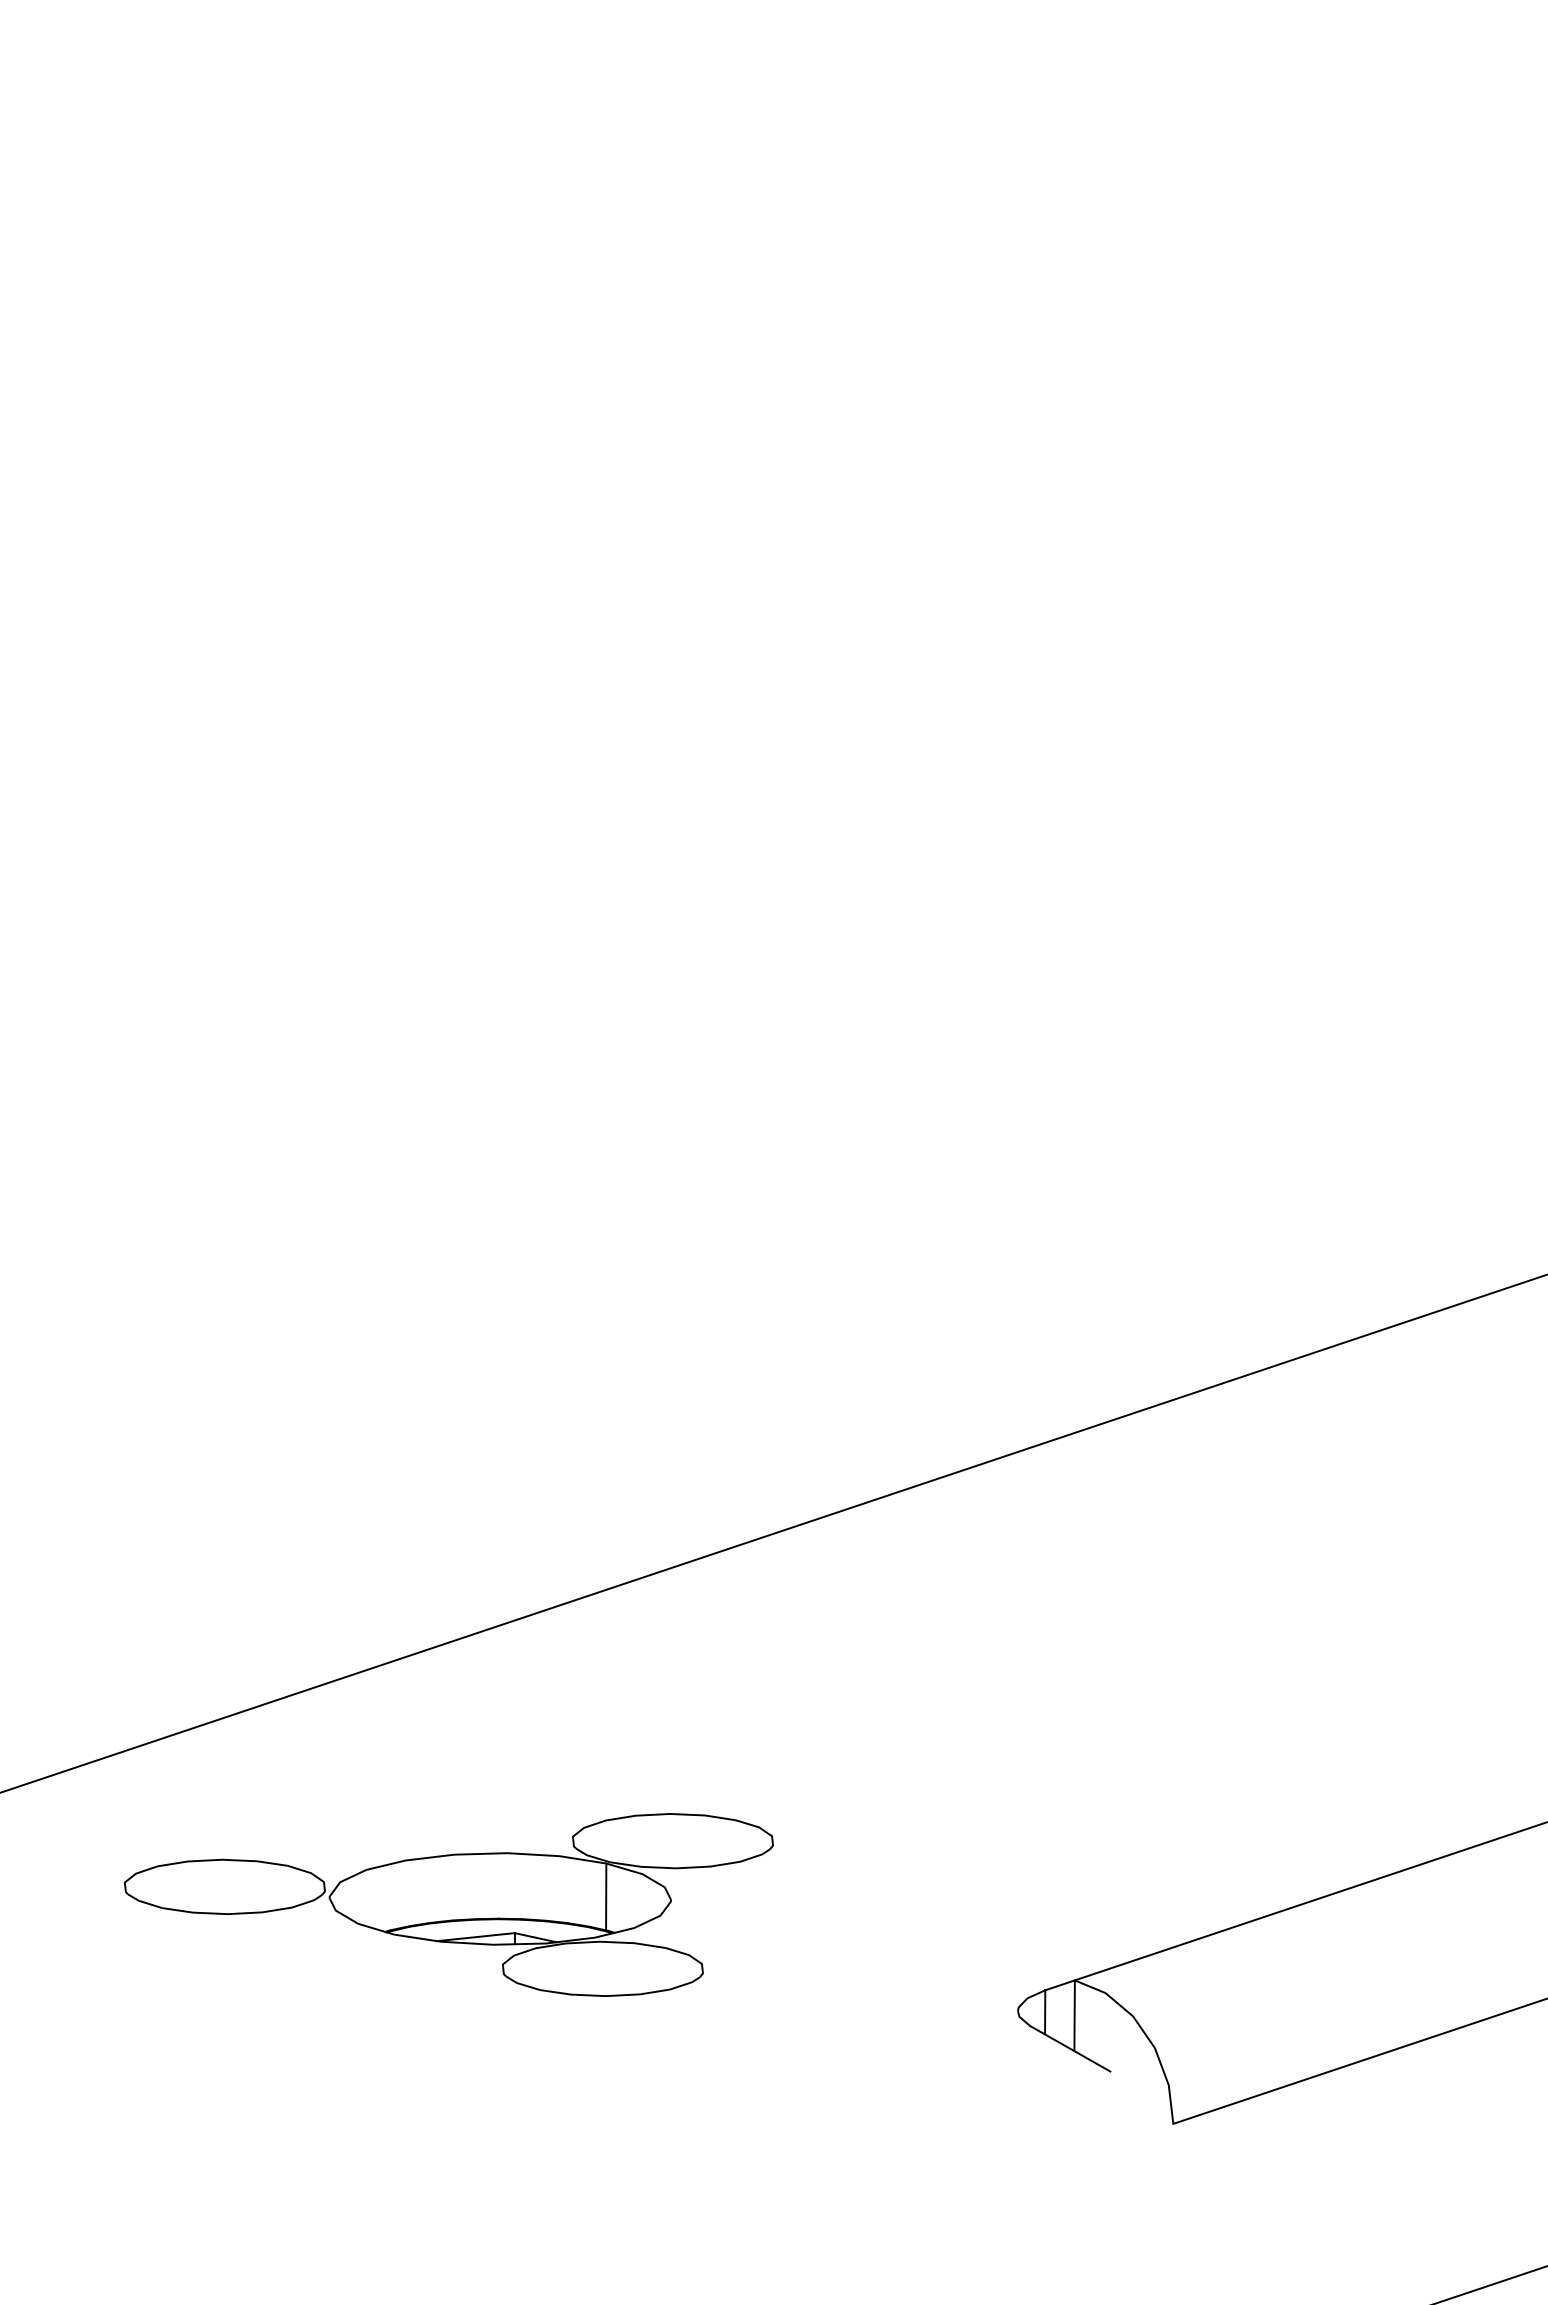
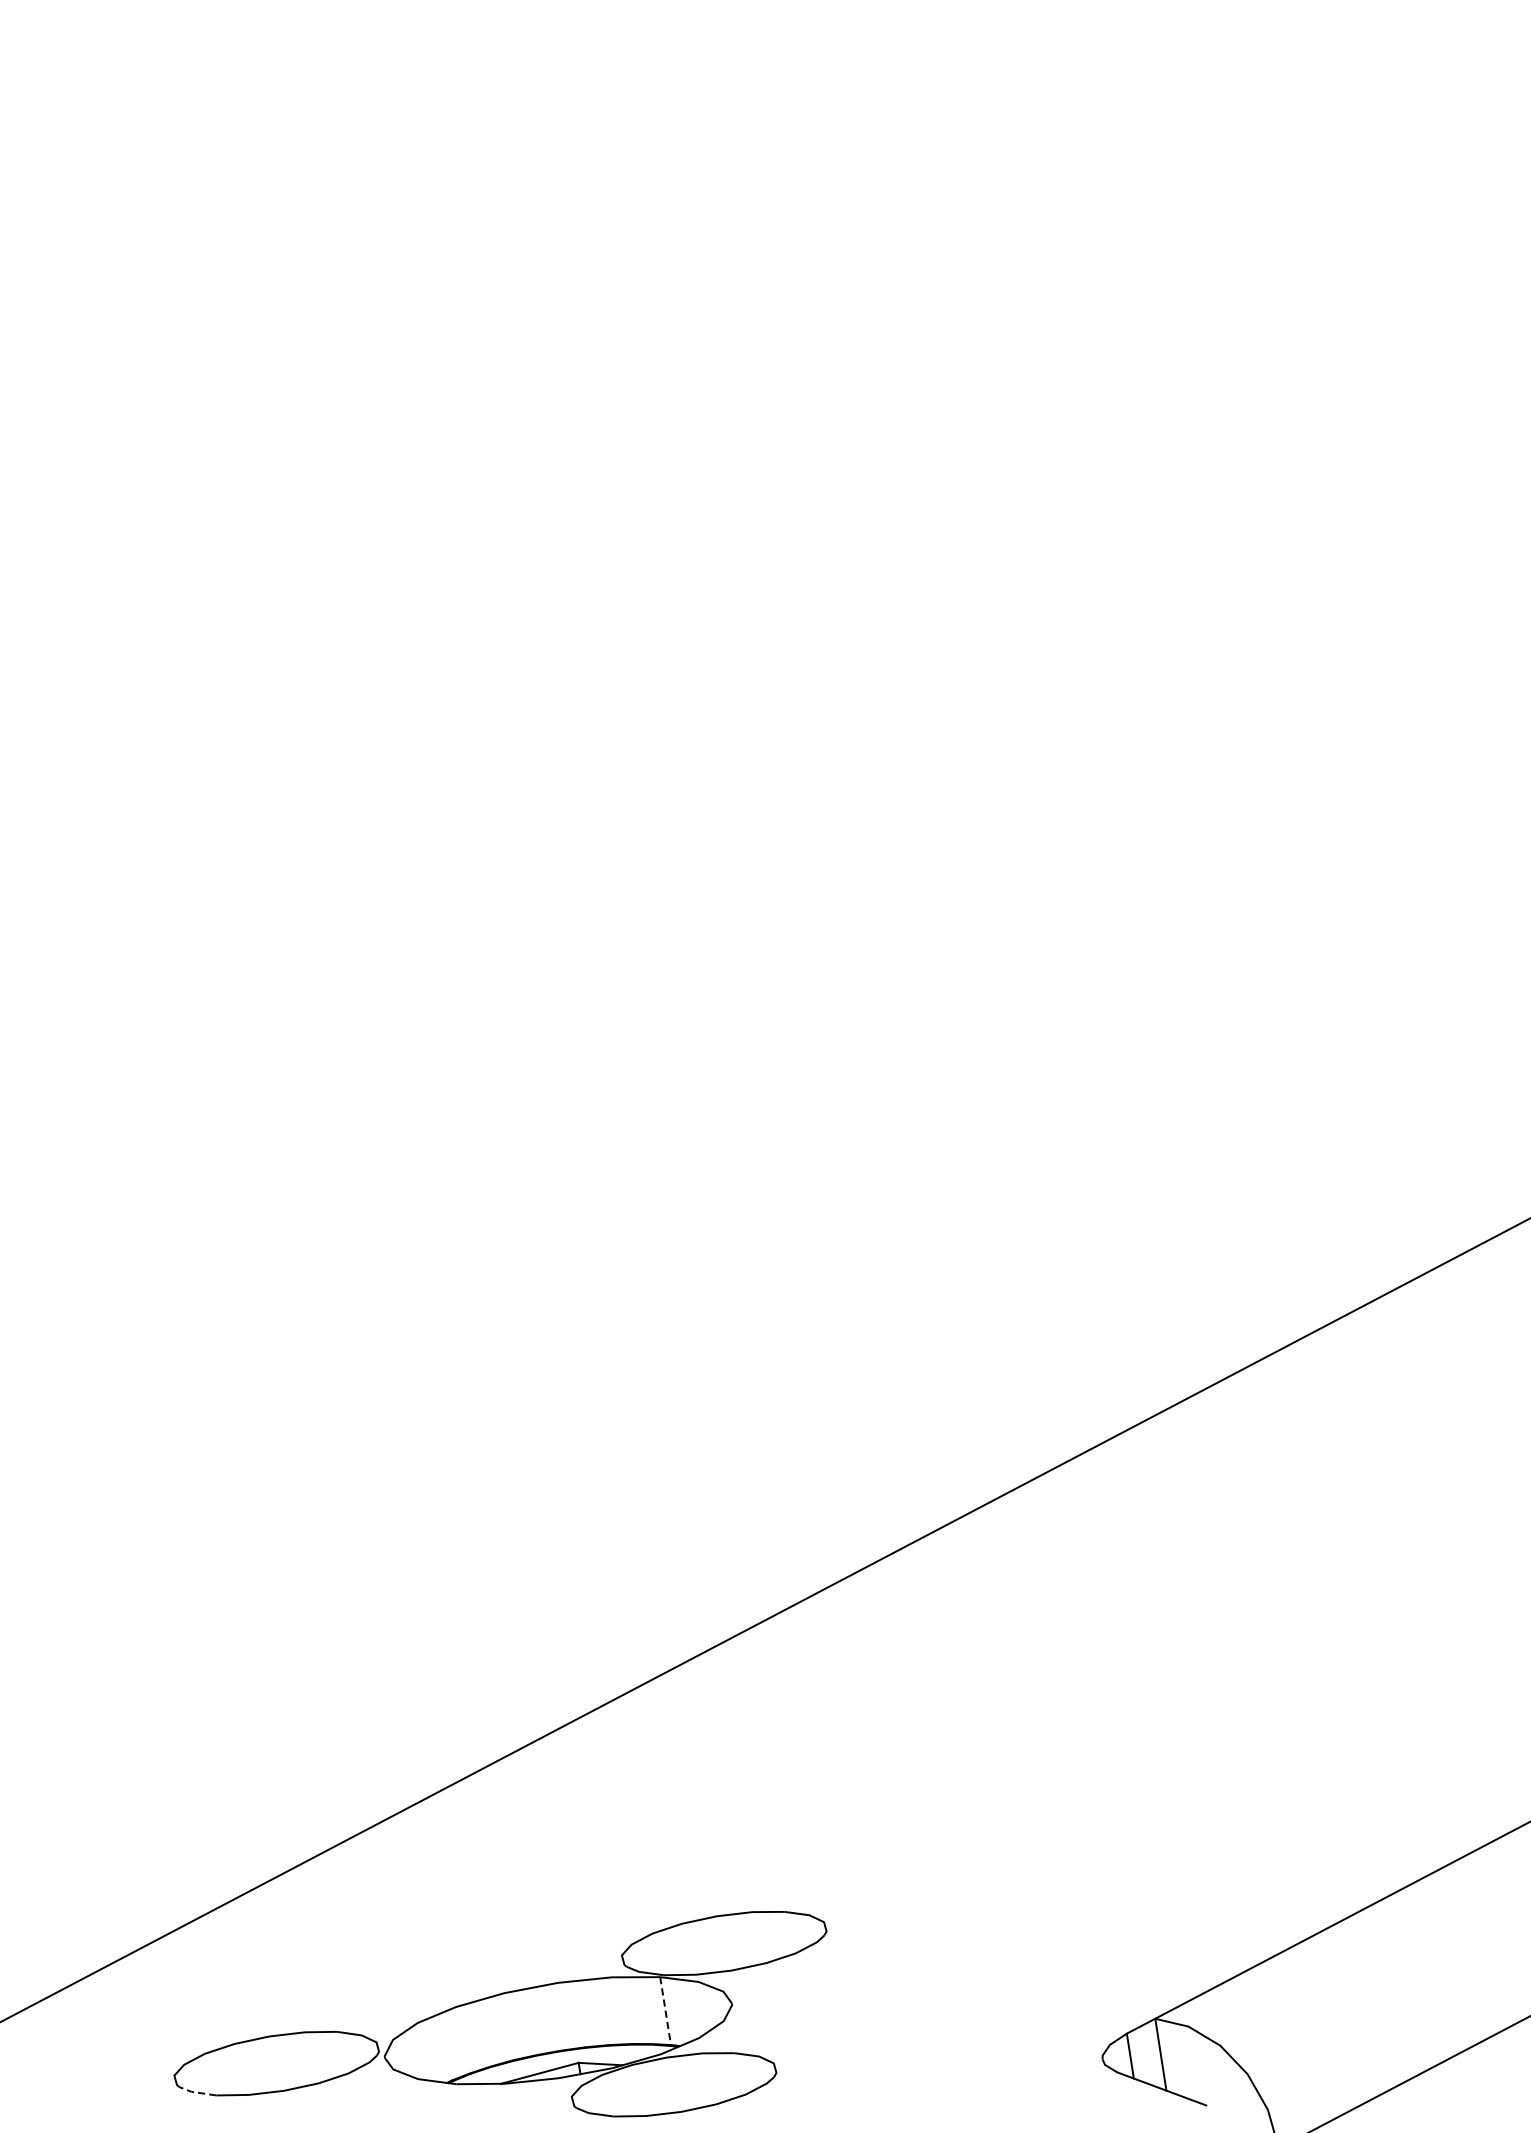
line: (606, 1897) -> (665, 2011), solid -> dashed
line: (143, 1902) -> (196, 2092), solid -> dashed

